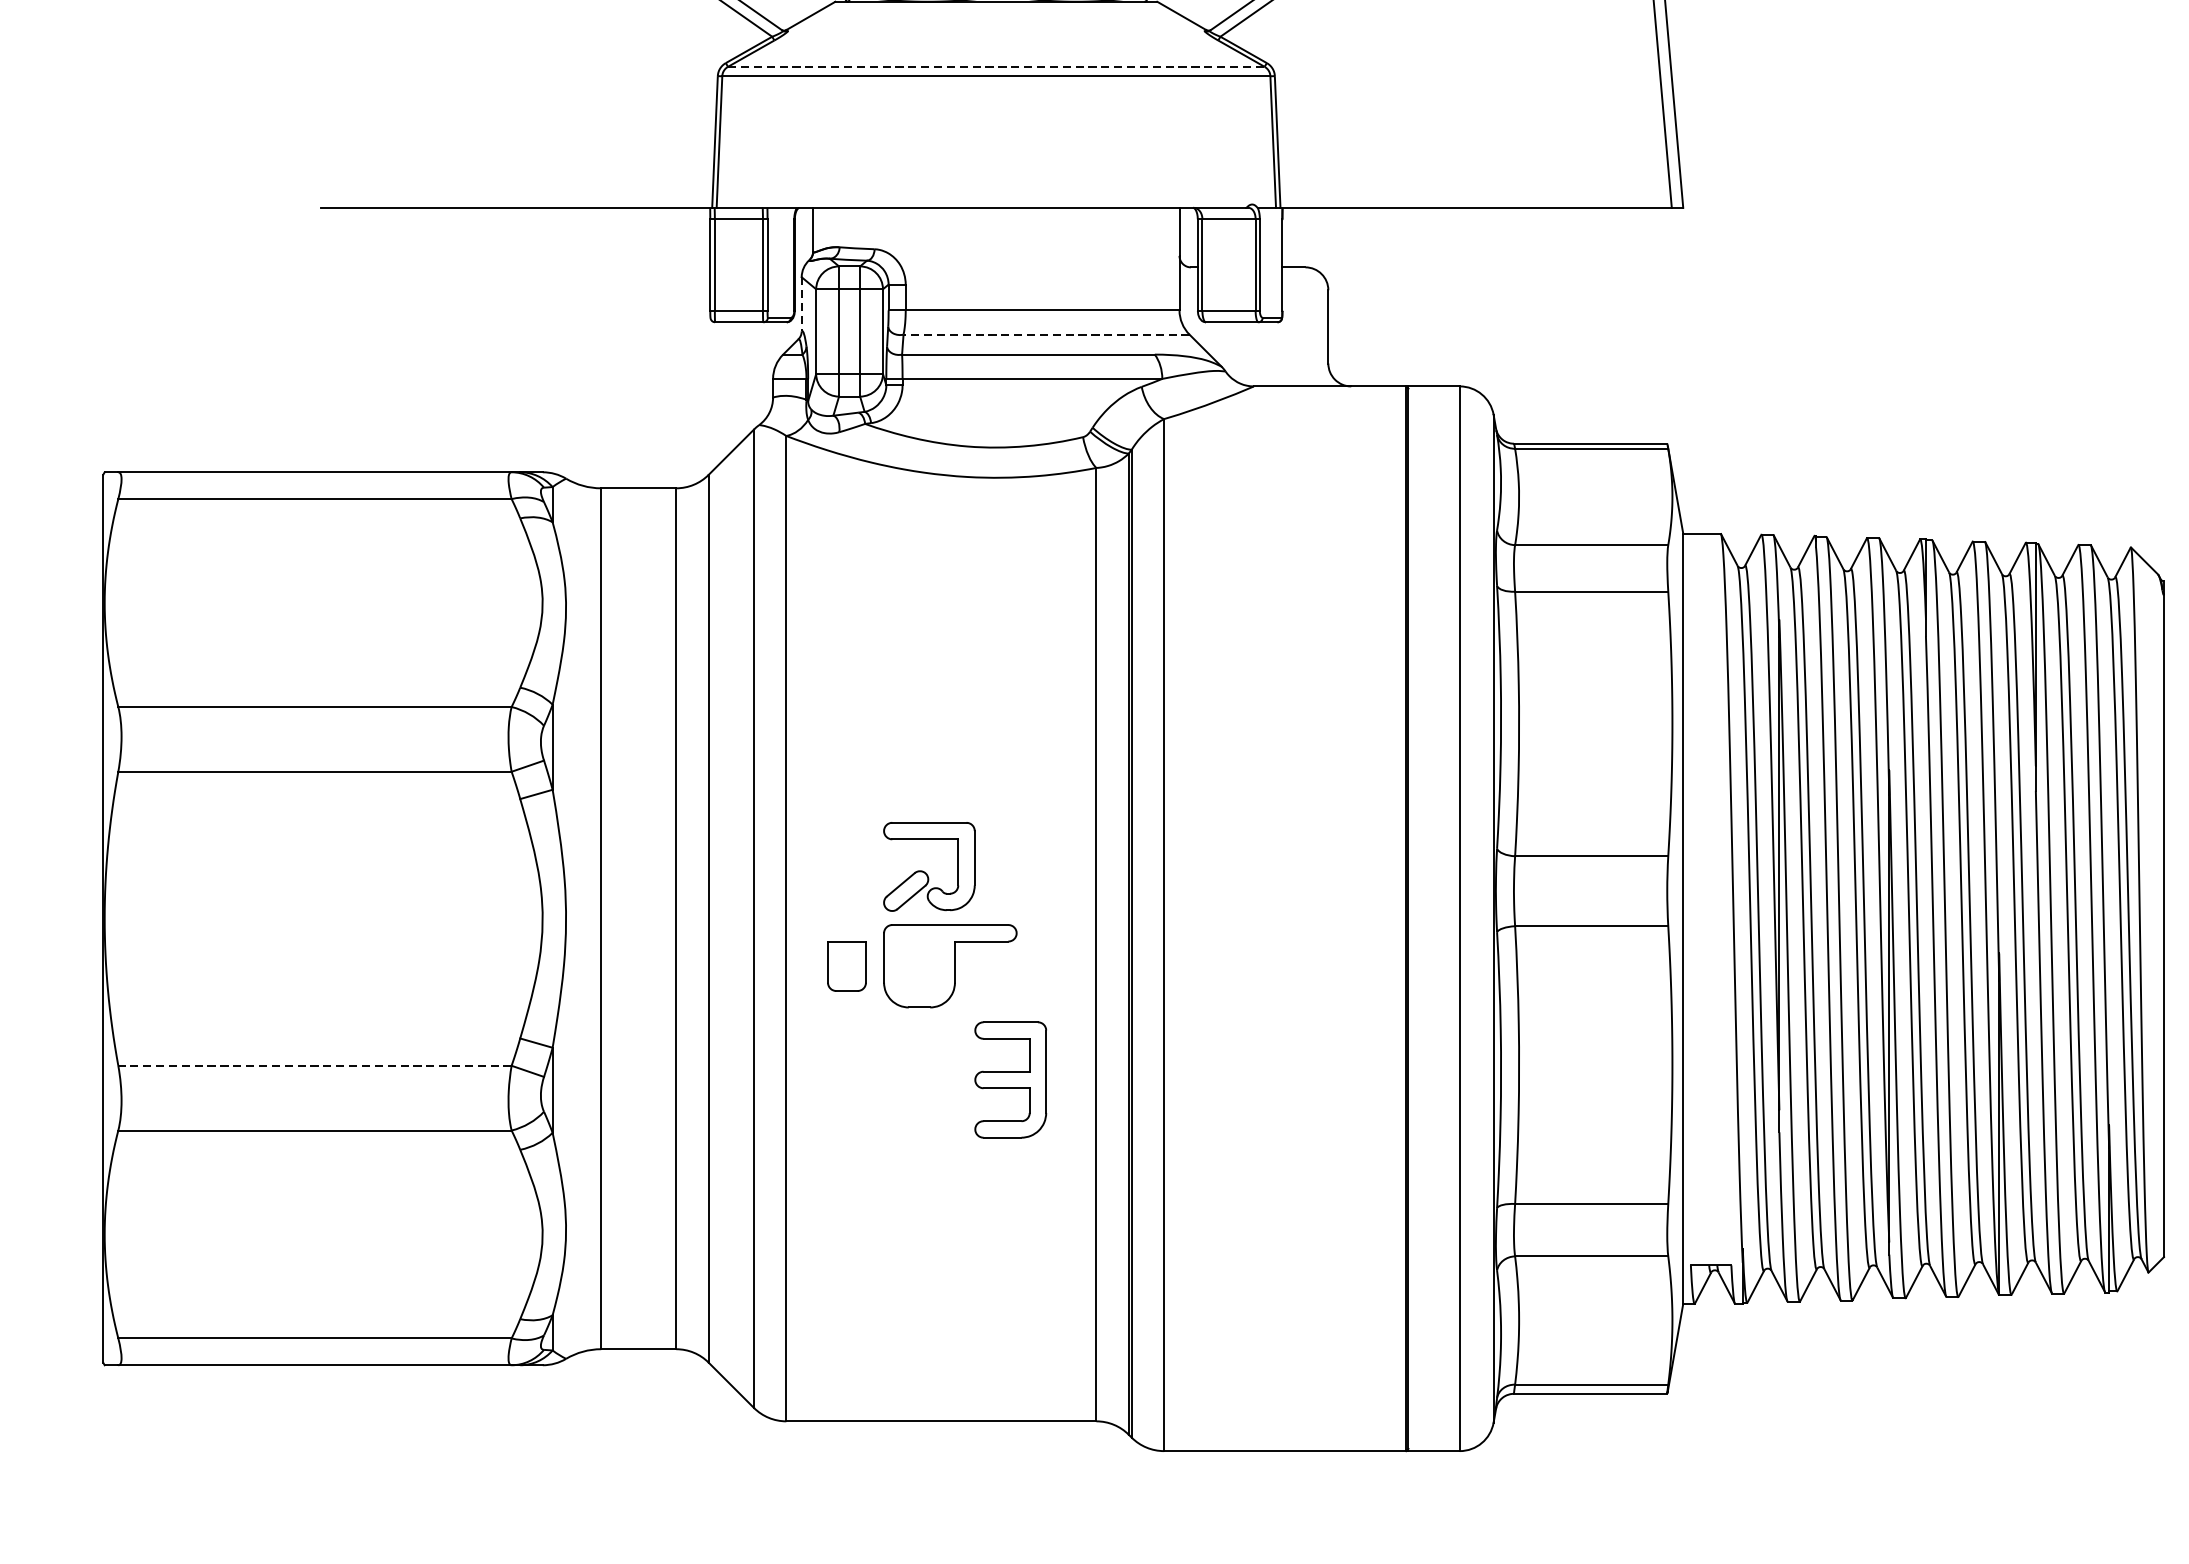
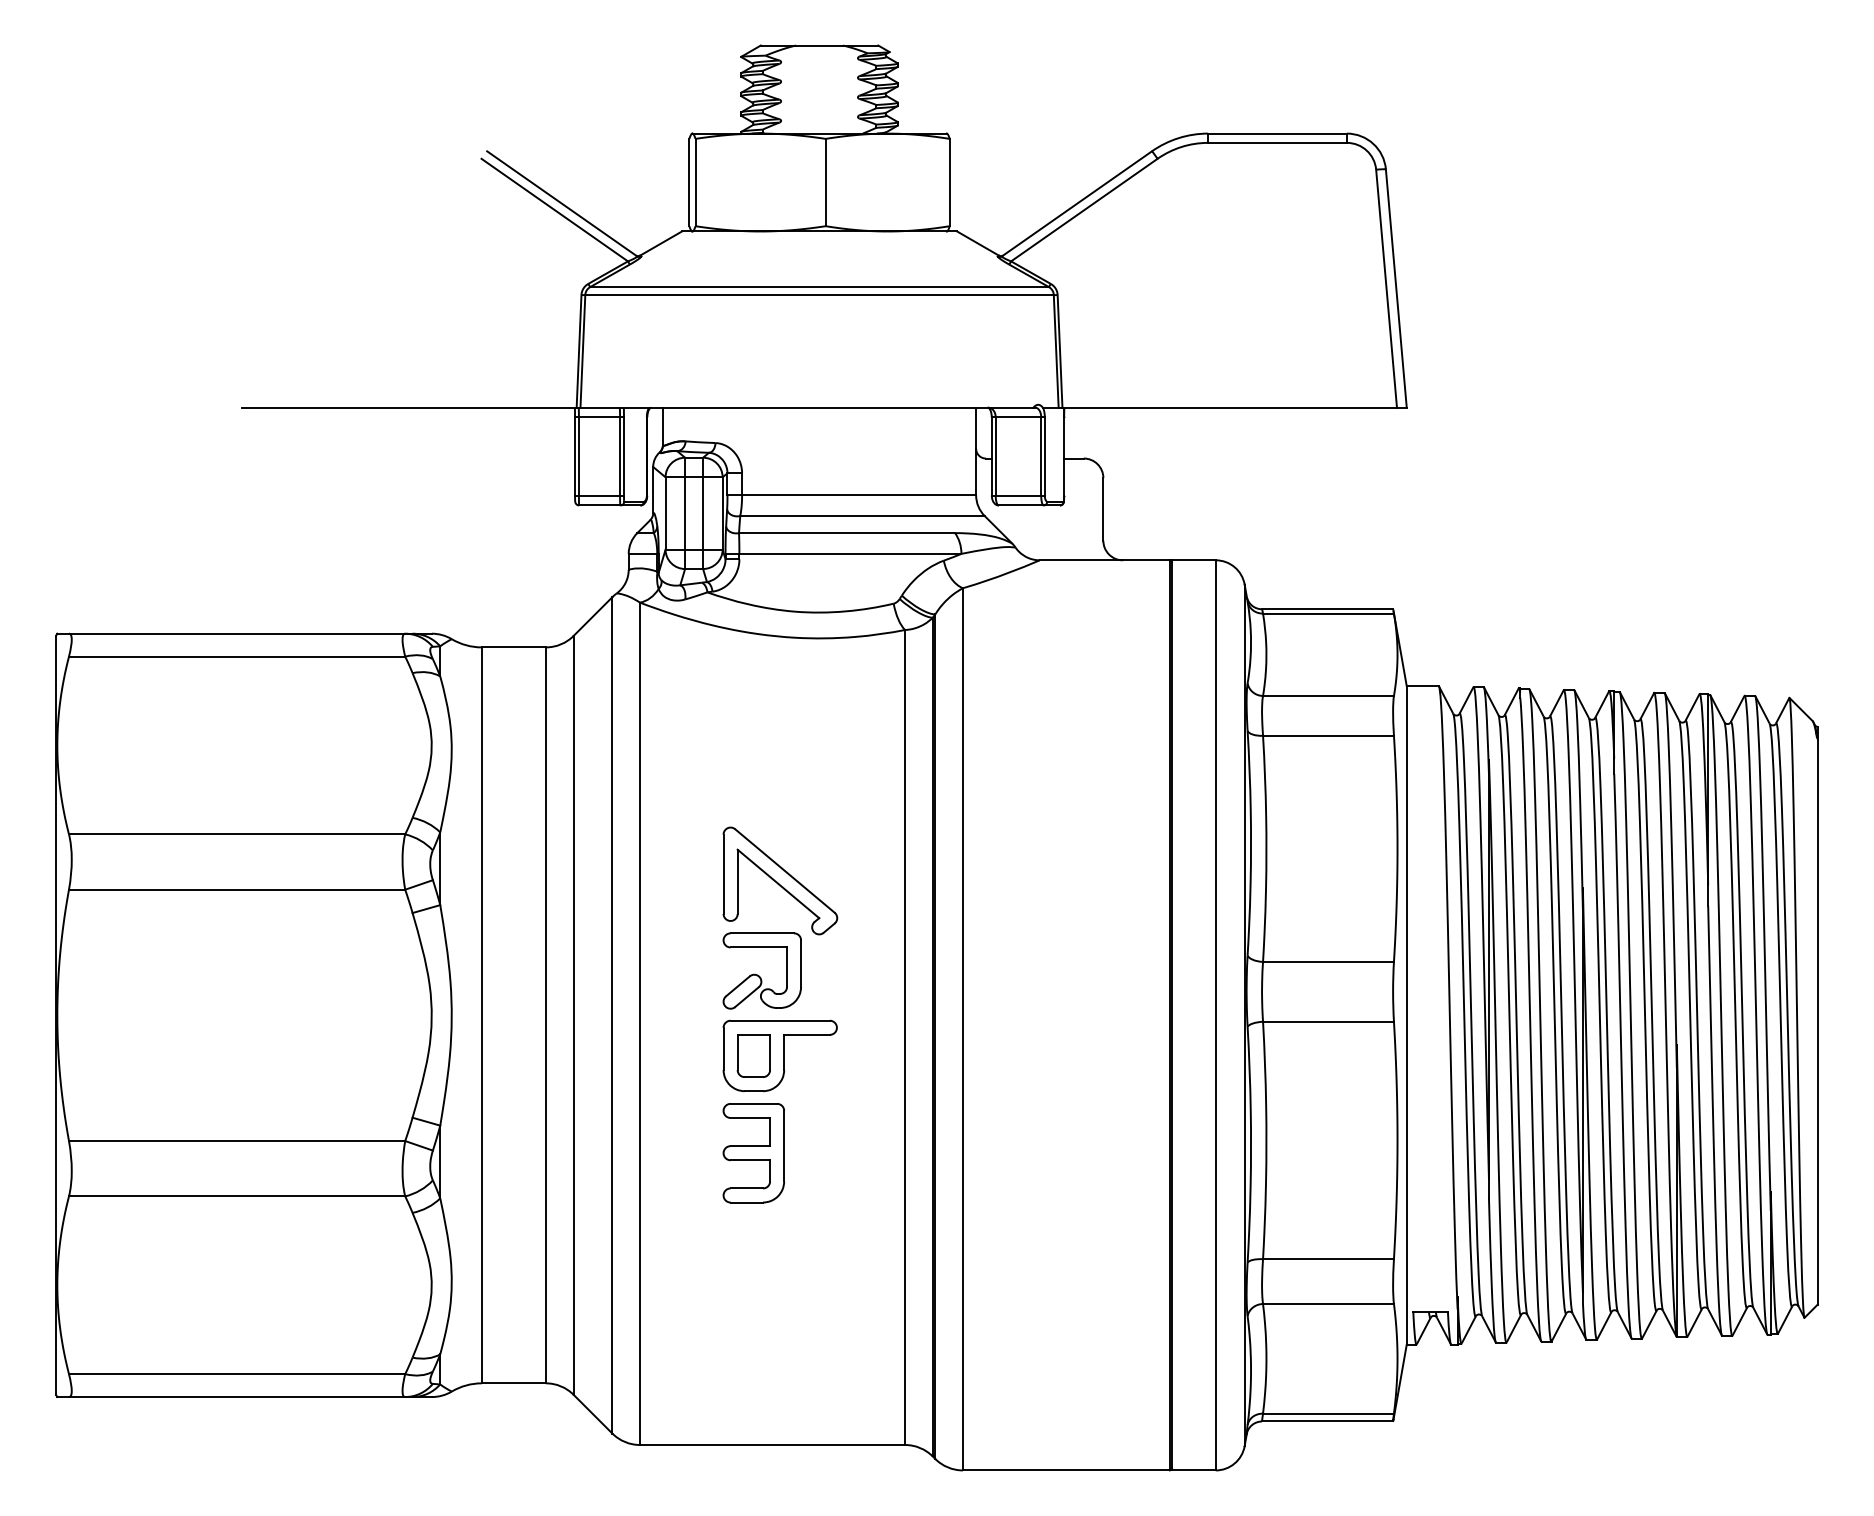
line: (997, 67) -> (820, 287), dashed -> solid
line: (802, 304) -> (653, 490), dashed -> solid
line: (1046, 335) -> (862, 516), dashed -> solid
part: (950, 760) -> (780, 880), added
part: (846, 965) -> (753, 1055), moved
line: (314, 1066) -> (236, 1141), dashed -> solid
part: (1010, 1080) -> (753, 1153), moved

